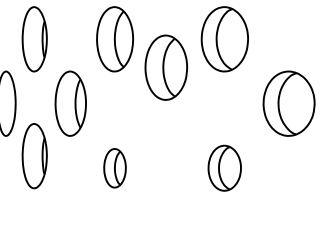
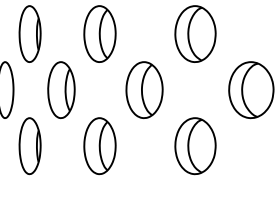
part: (166, 67) -> (144, 89), moved
part: (34, 156) -> (29, 146), moved
part: (114, 168) -> (99, 146), size x1.67
part: (224, 168) -> (195, 146), size x1.43

